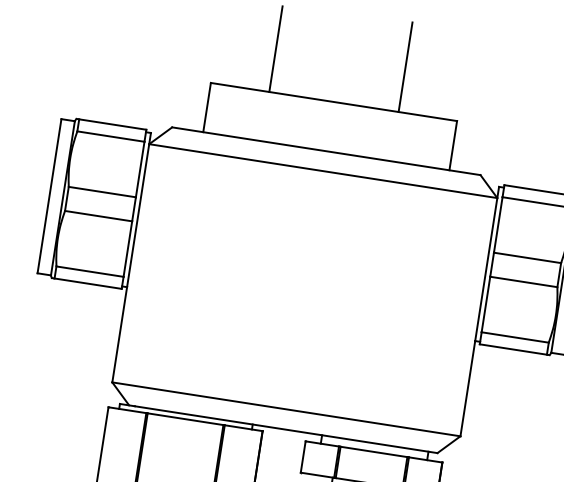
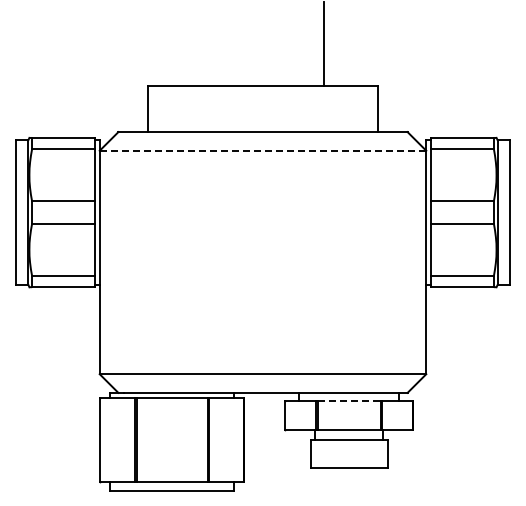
line: (276, 48) -> (202, 45), removed
line: (322, 170) -> (262, 150), solid -> dashed
line: (374, 451) -> (349, 400), solid -> dashed

